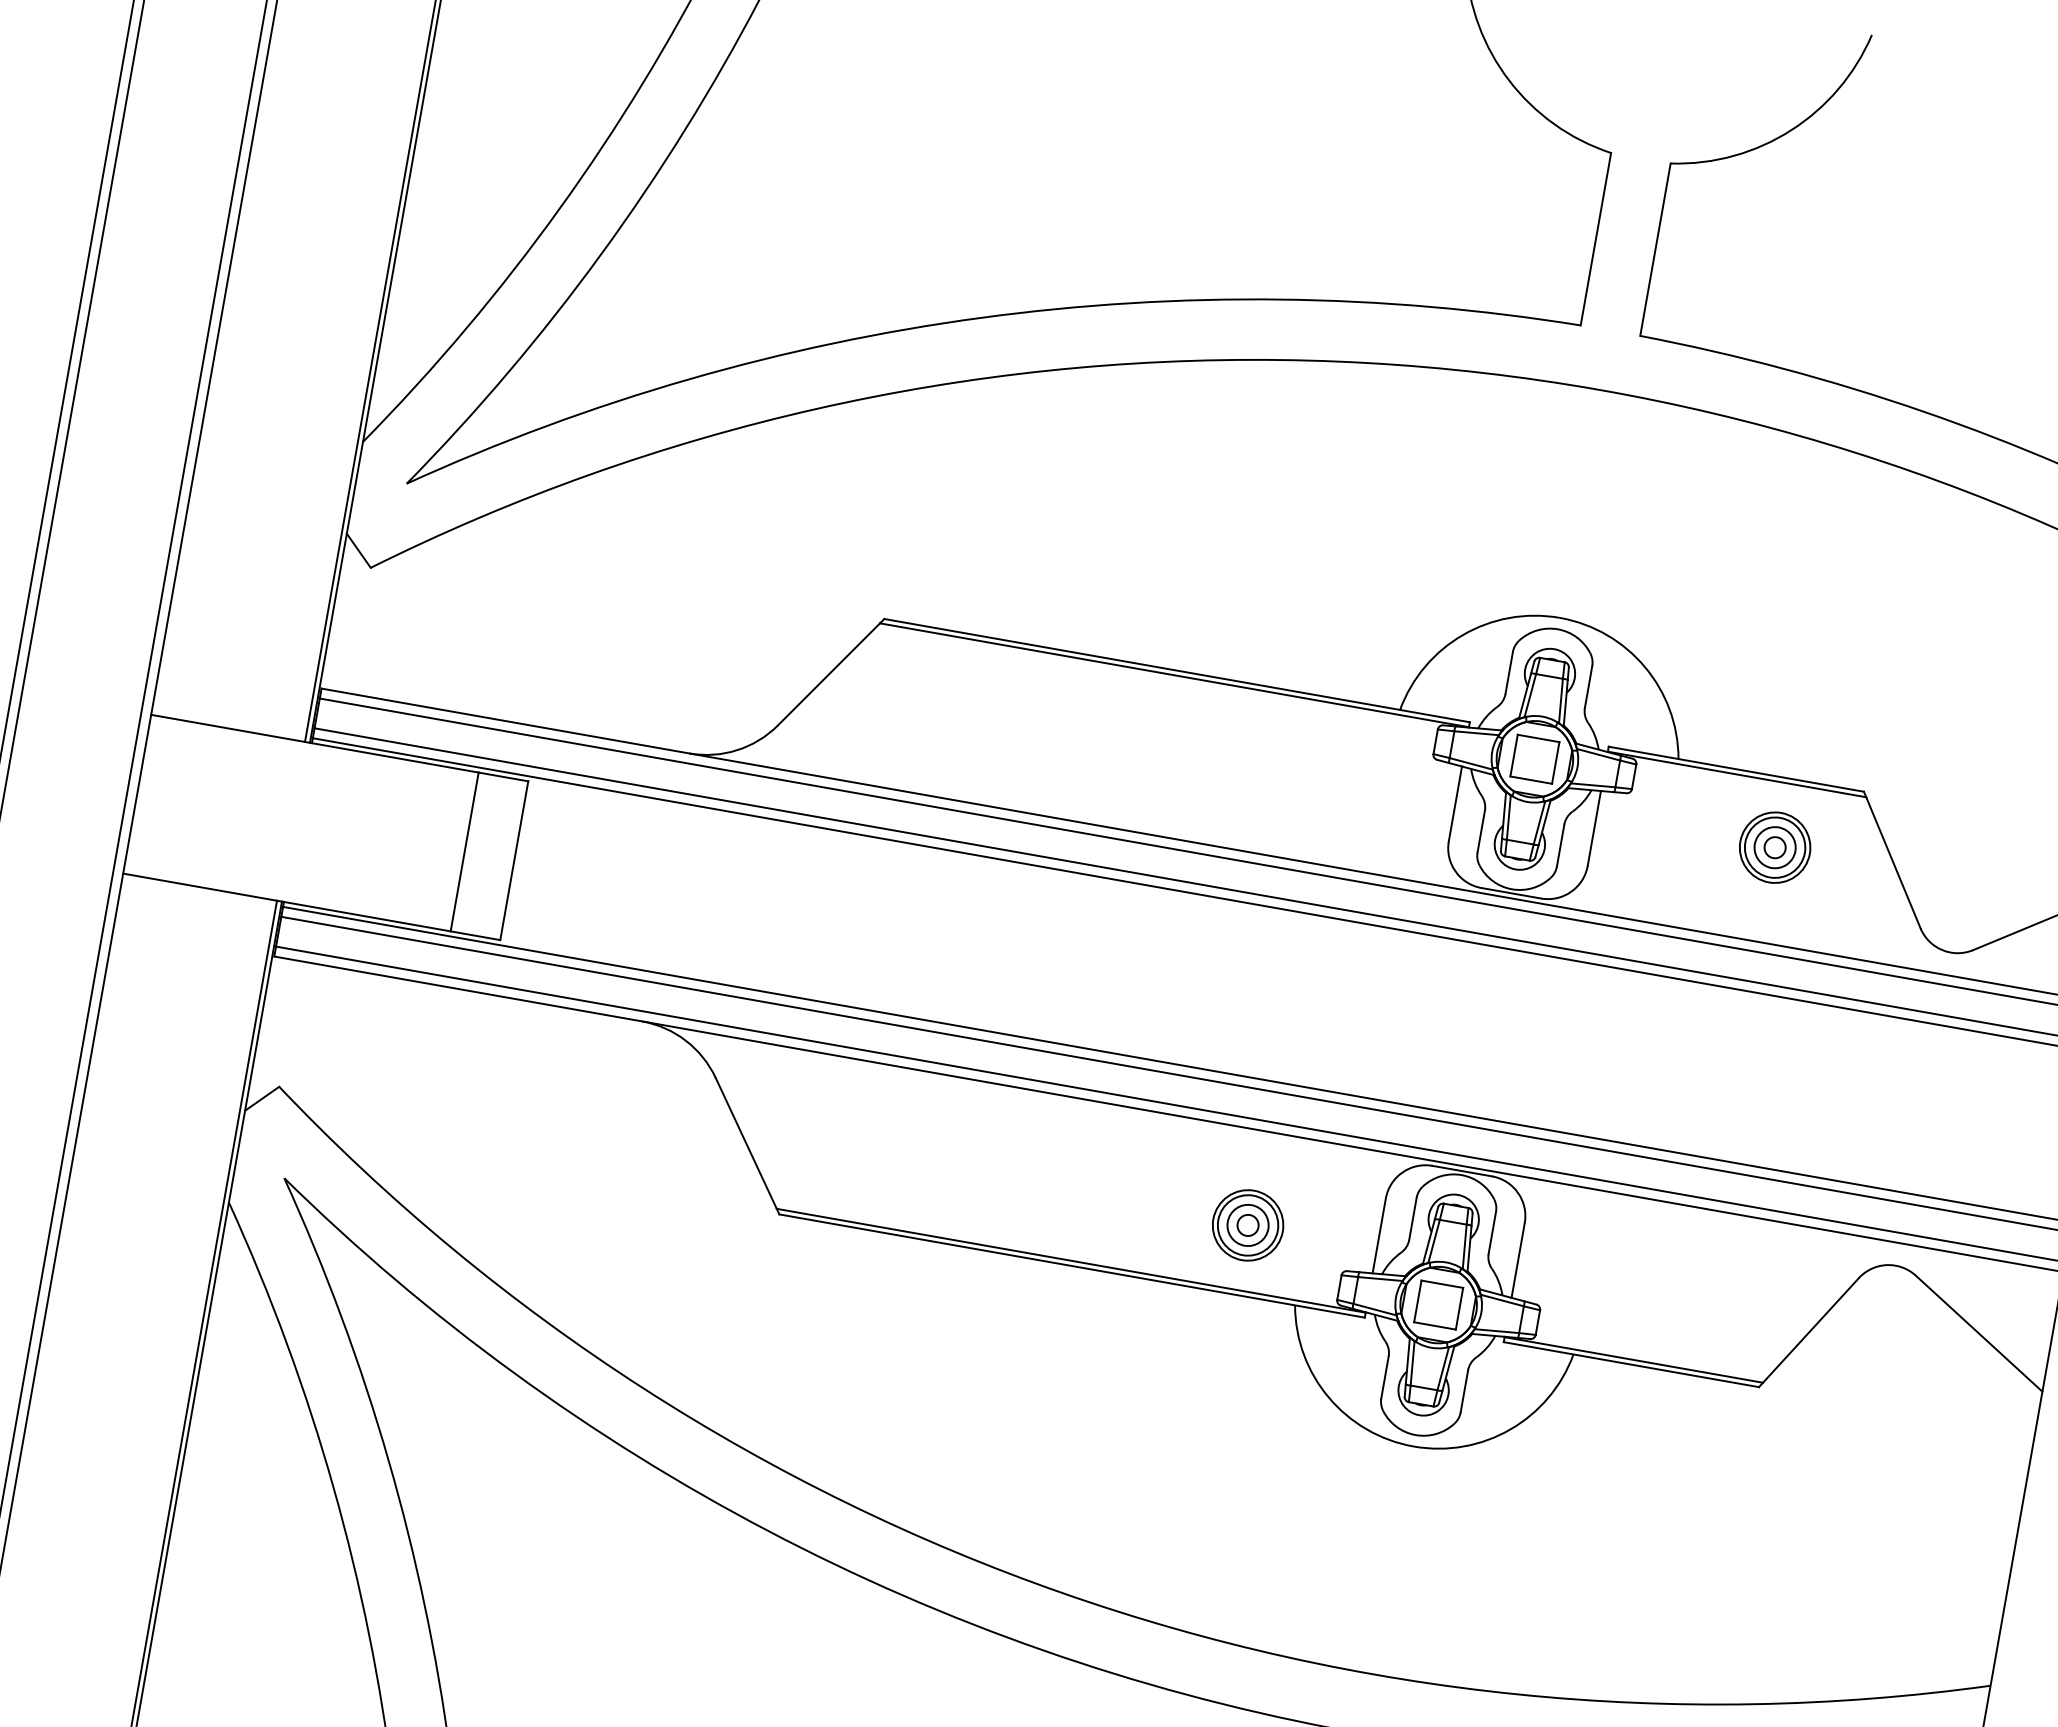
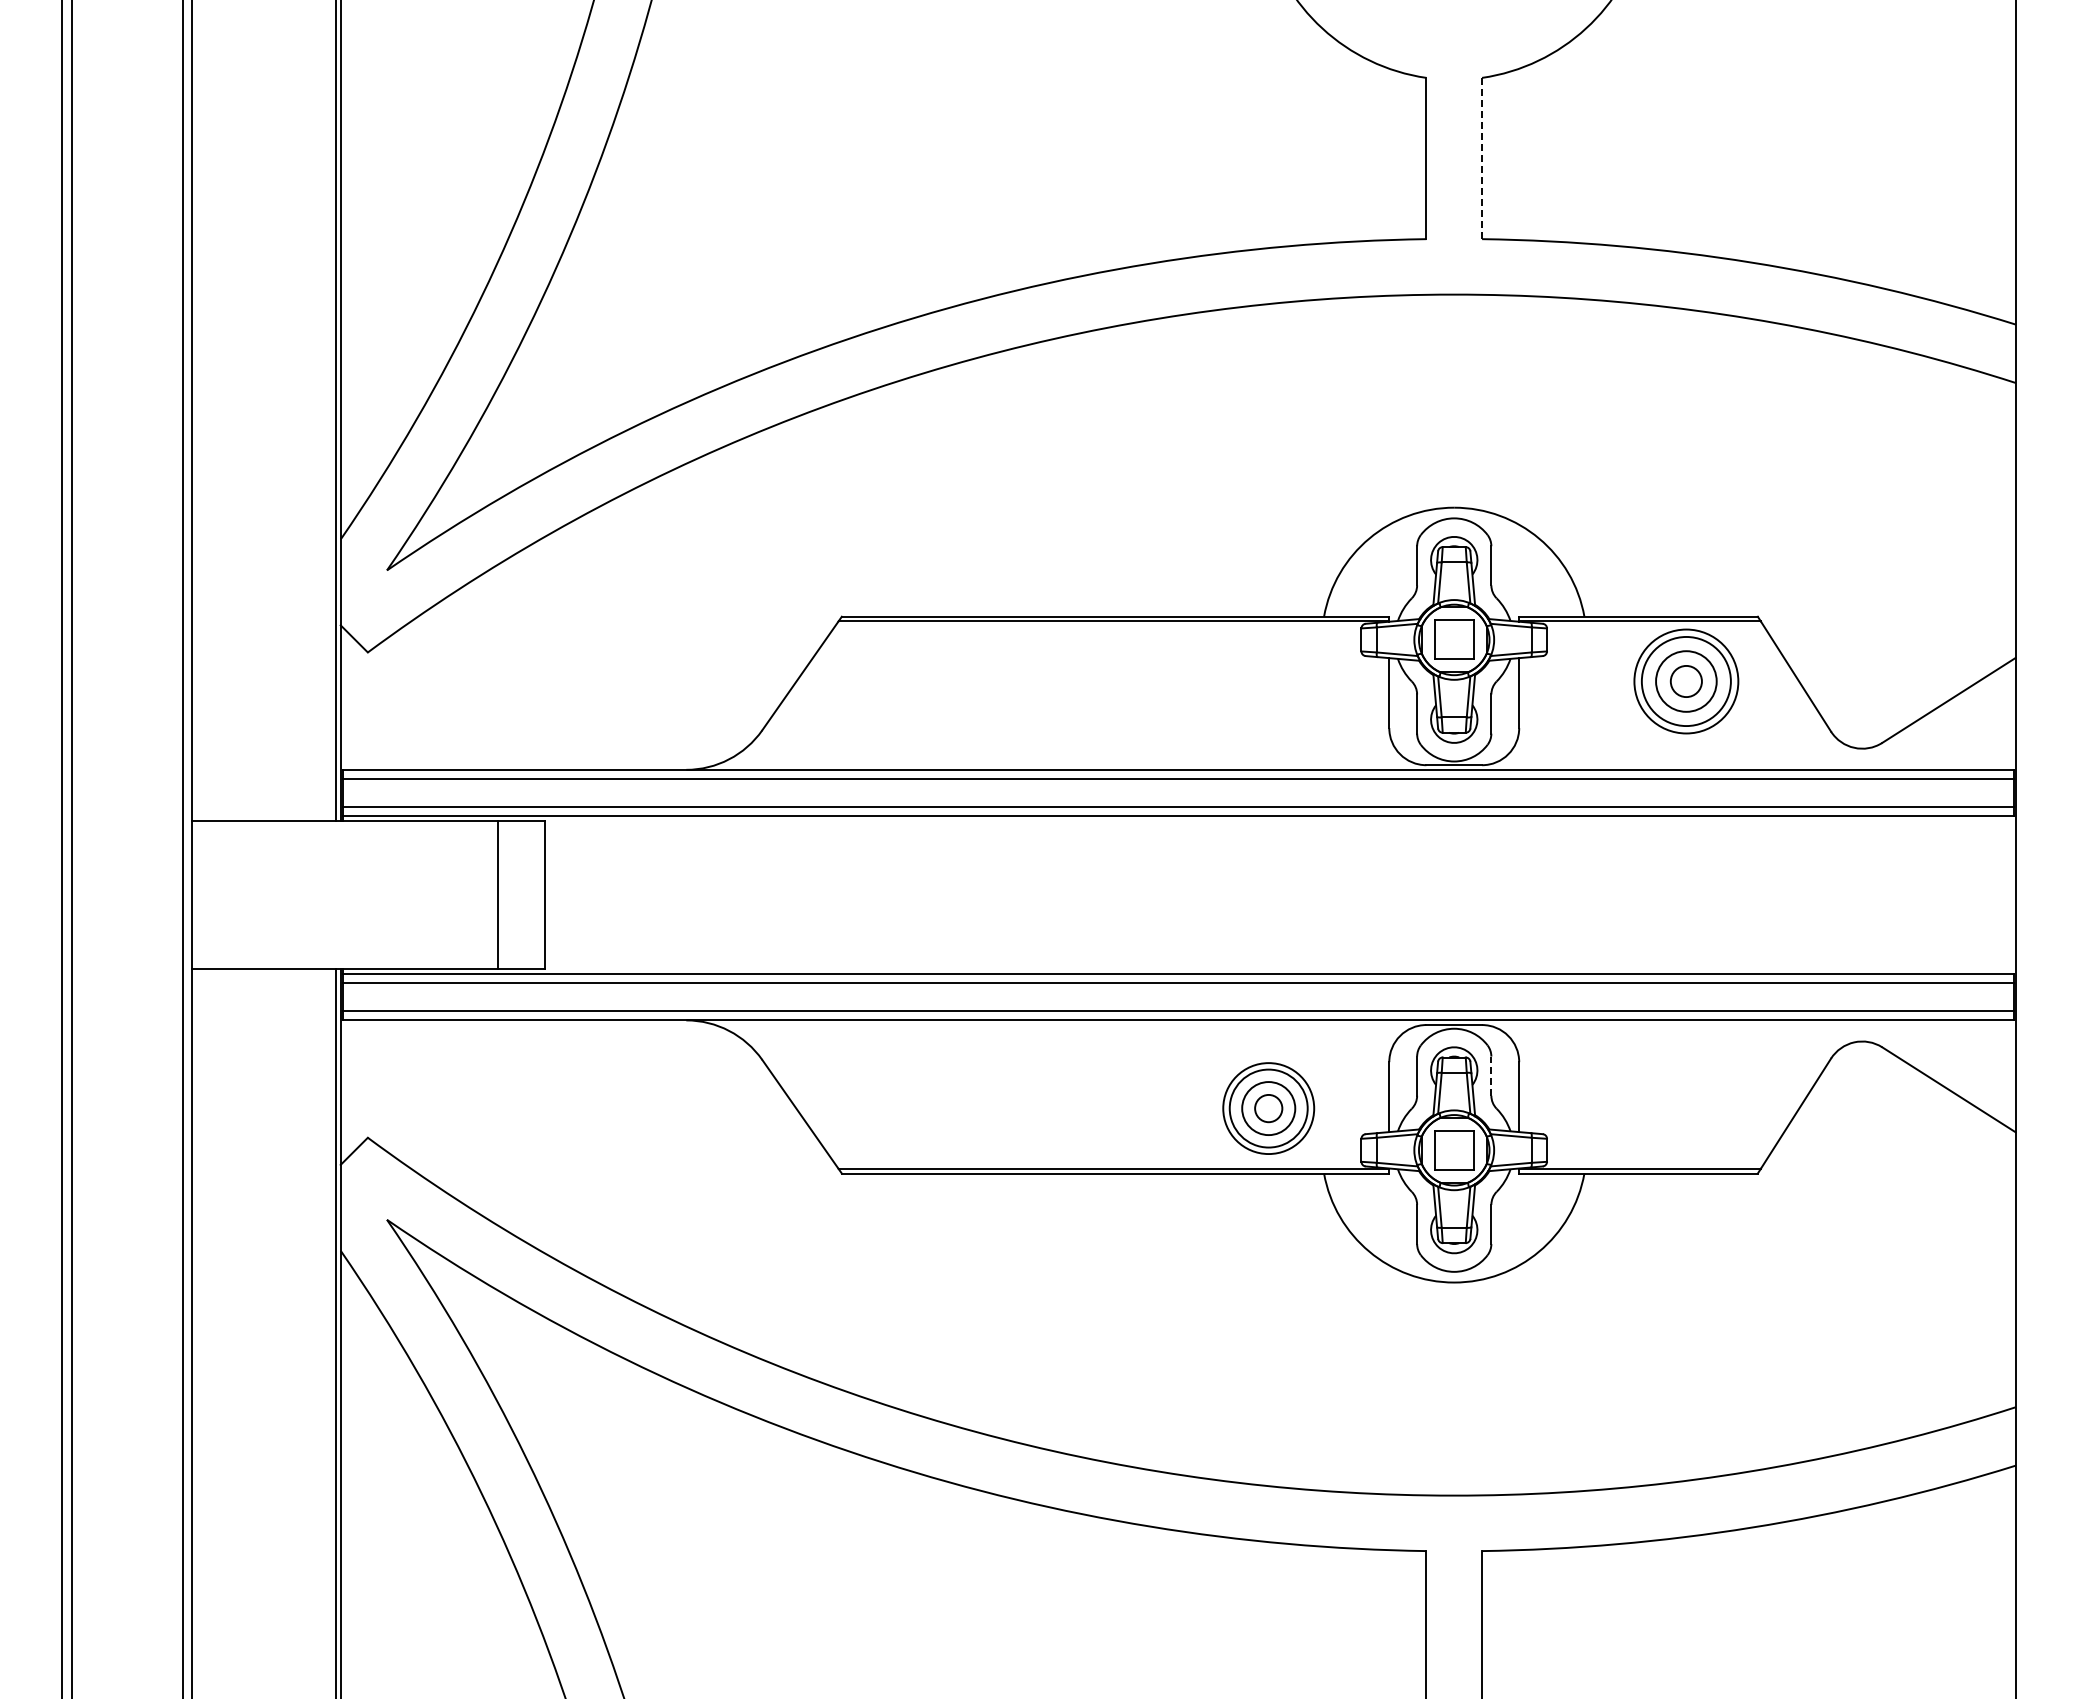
line: (1655, 249) -> (1482, 158), solid -> dashed
part: (1774, 847) -> (1685, 681), size x1.6
part: (1247, 1225) -> (1268, 1108), size x1.4
line: (1492, 1233) -> (1491, 1076), solid -> dashed

